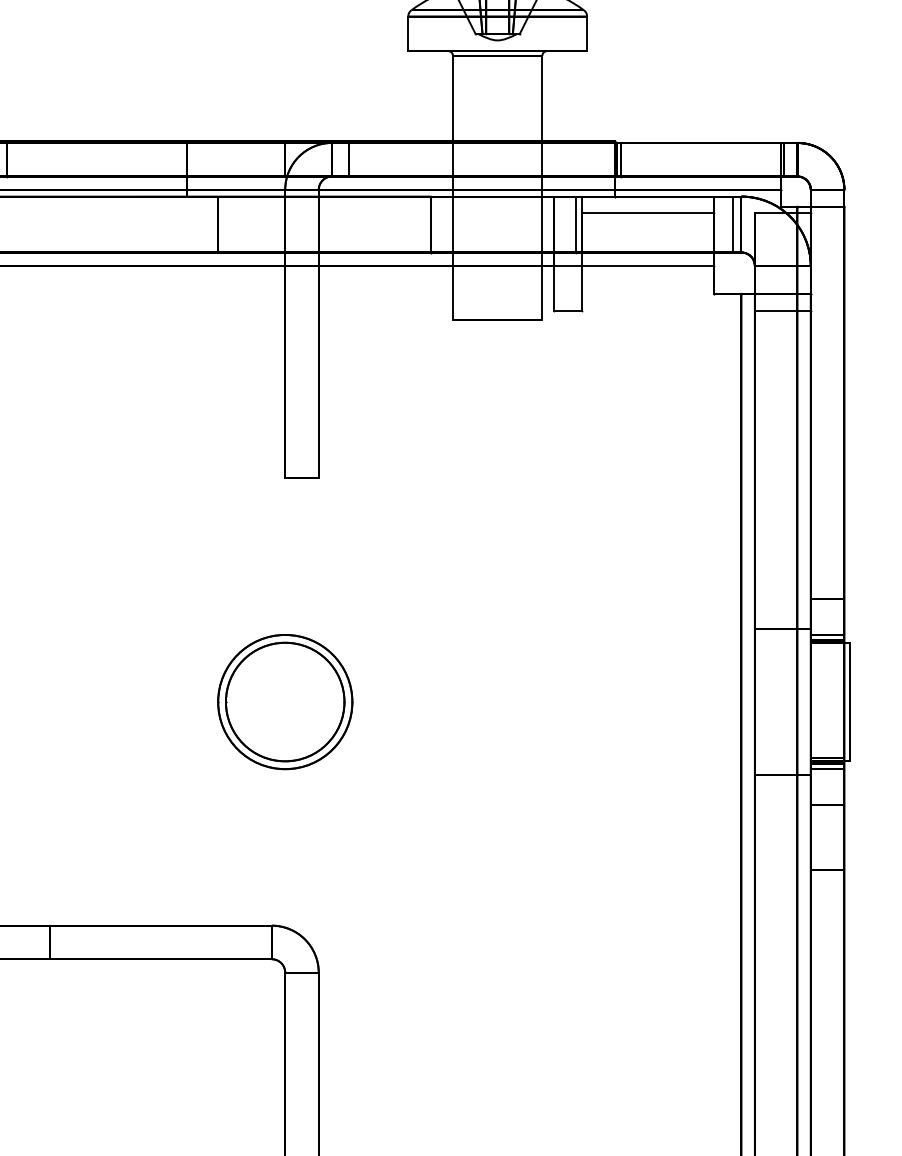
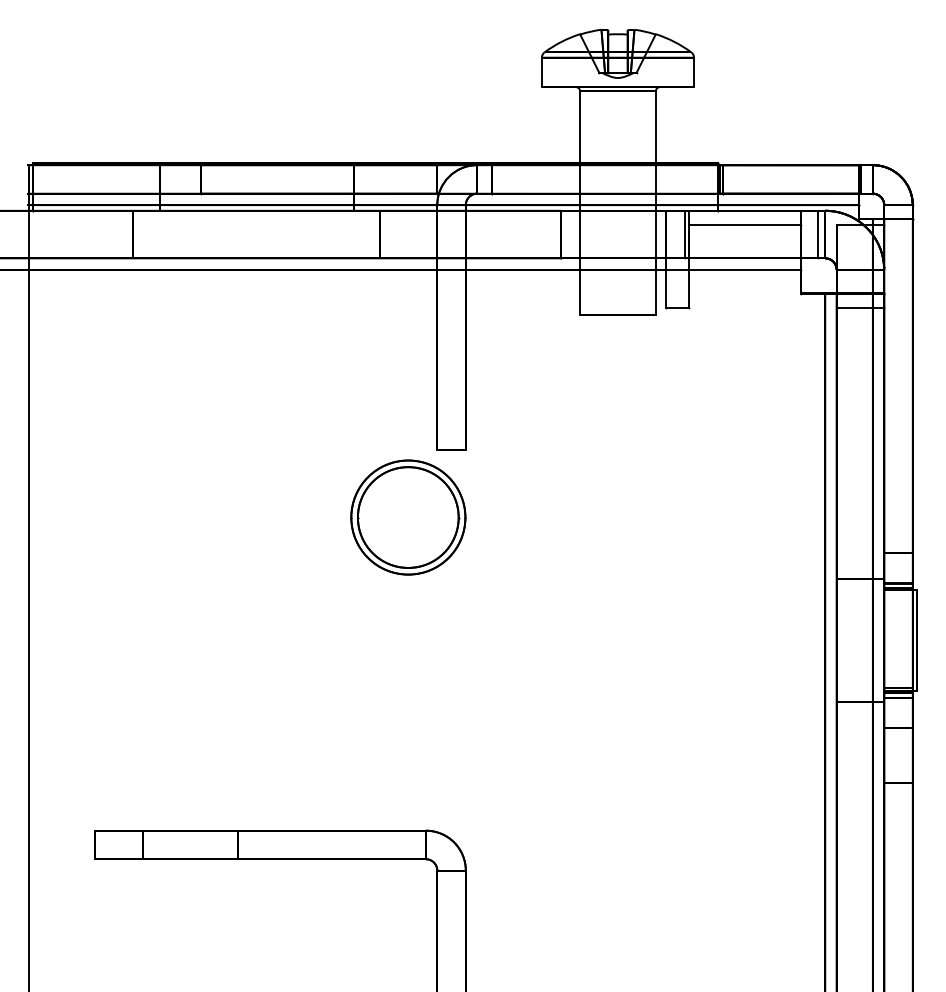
part: (285, 701) -> (408, 517), moved

